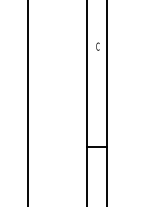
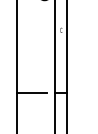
line: (52, 147) -> (32, 93), added

